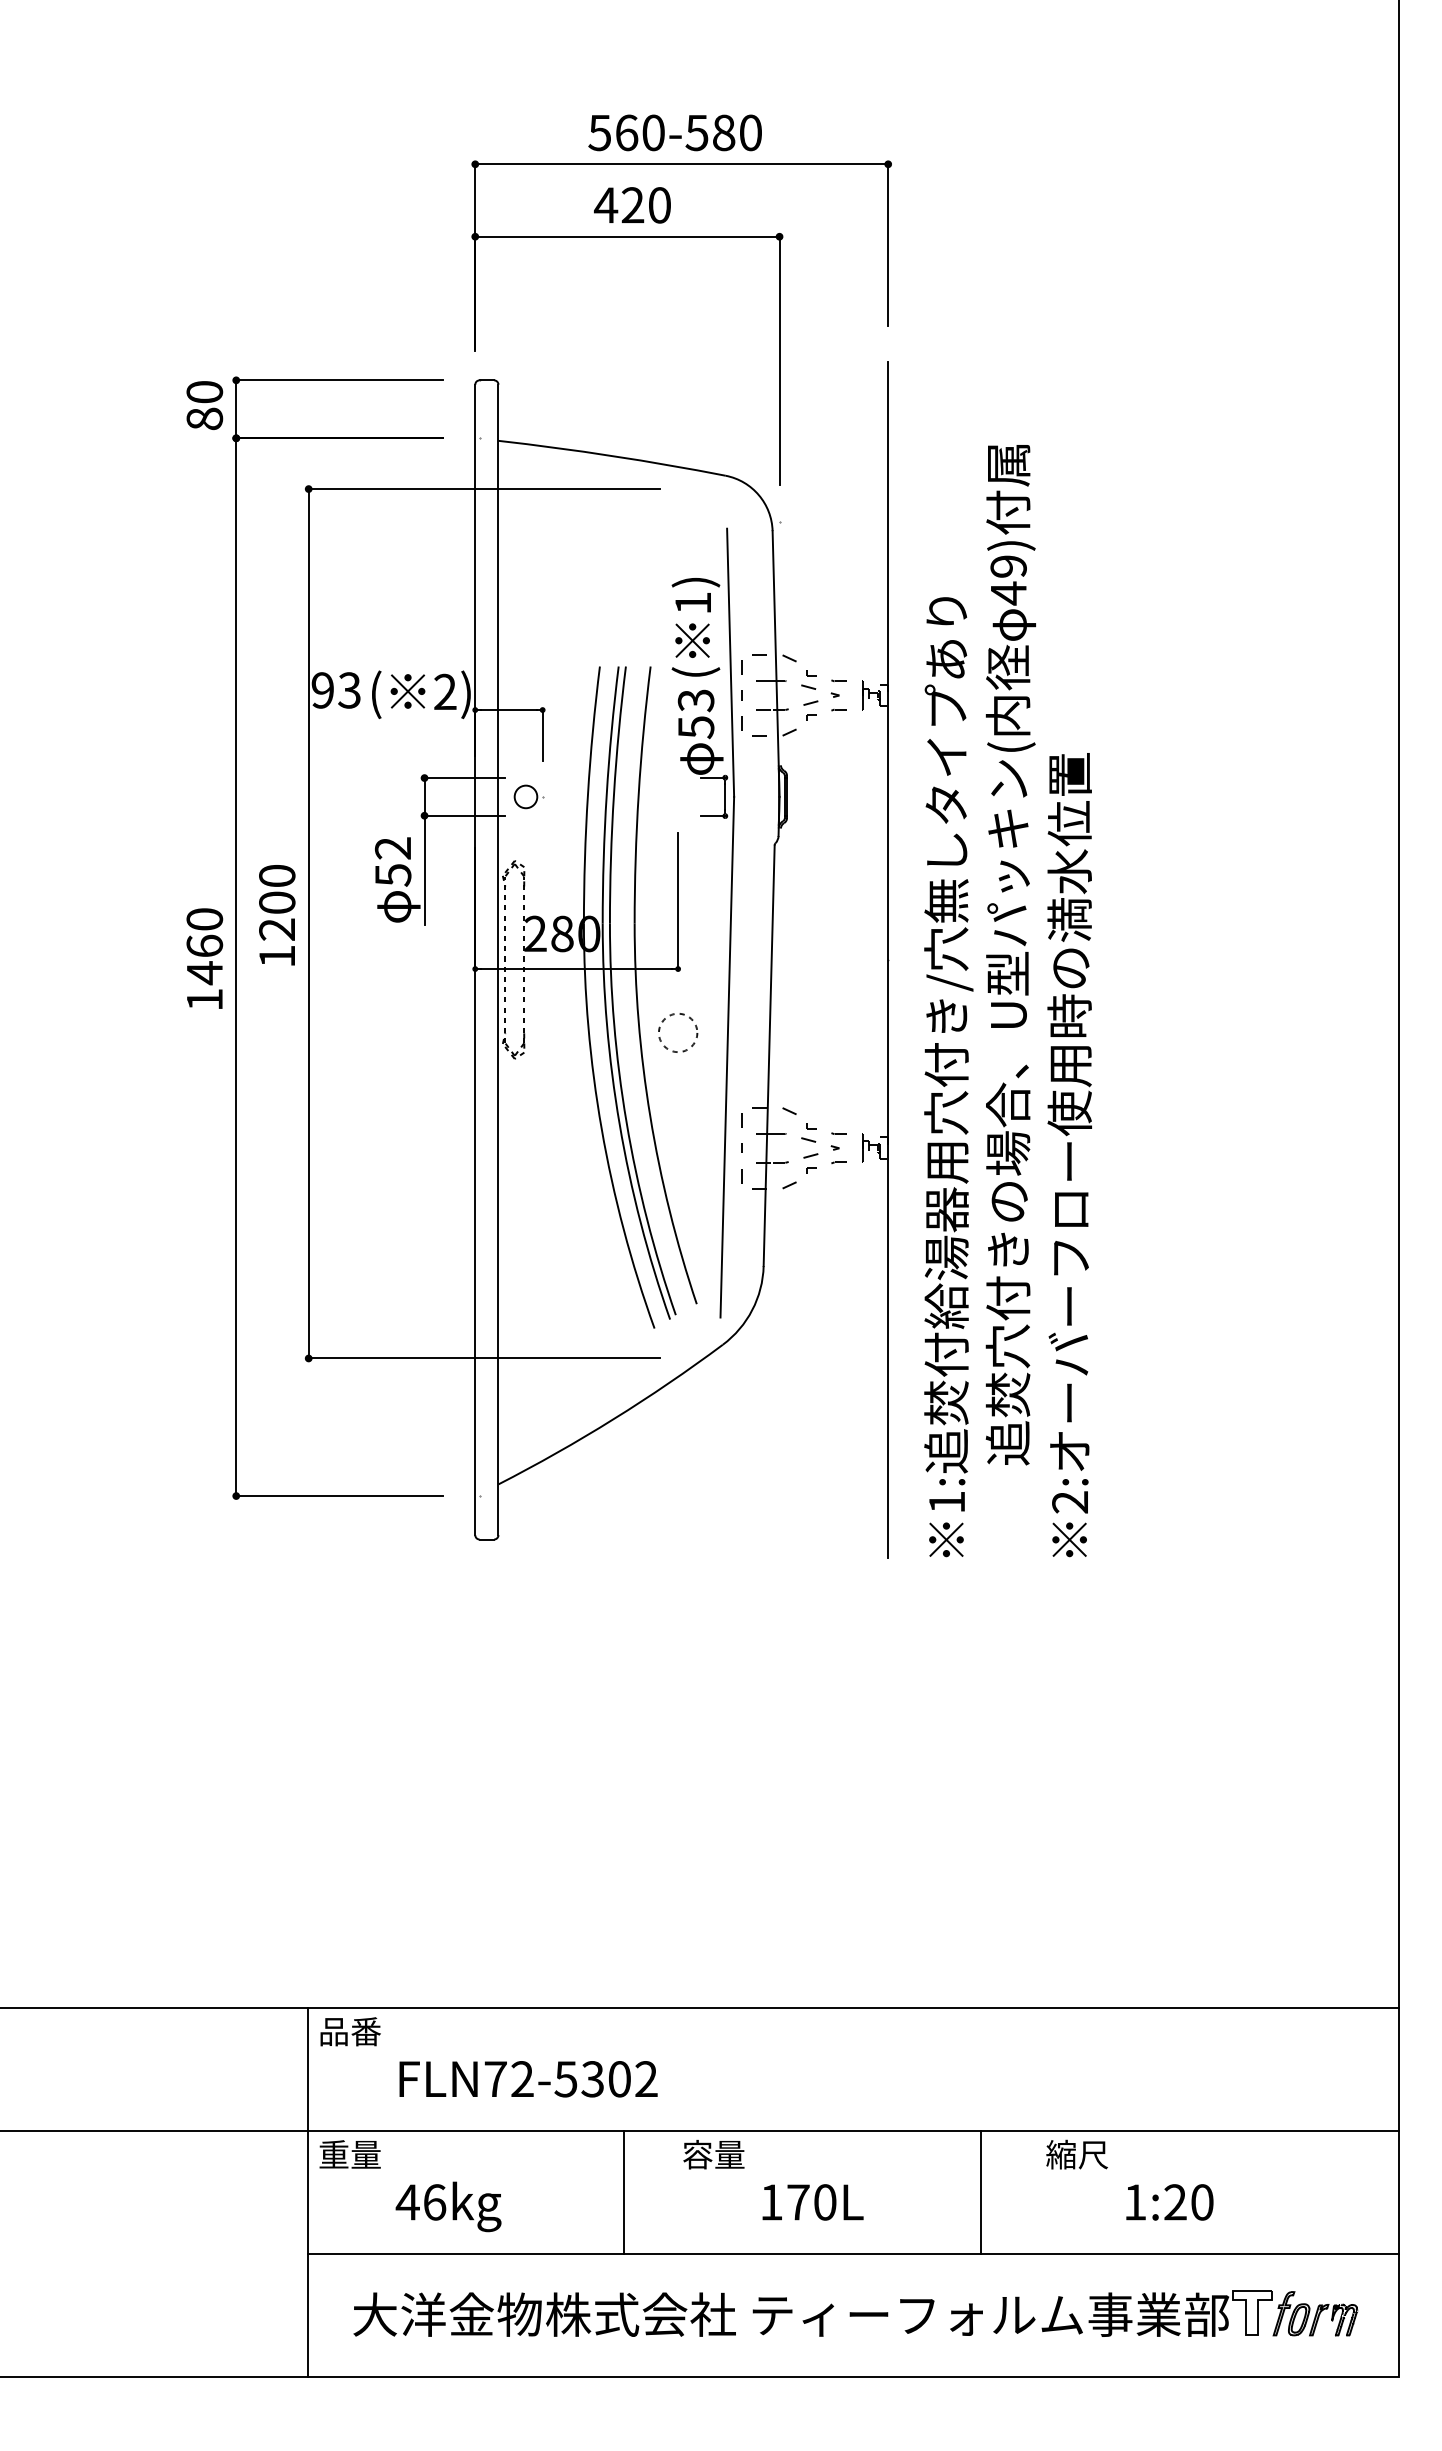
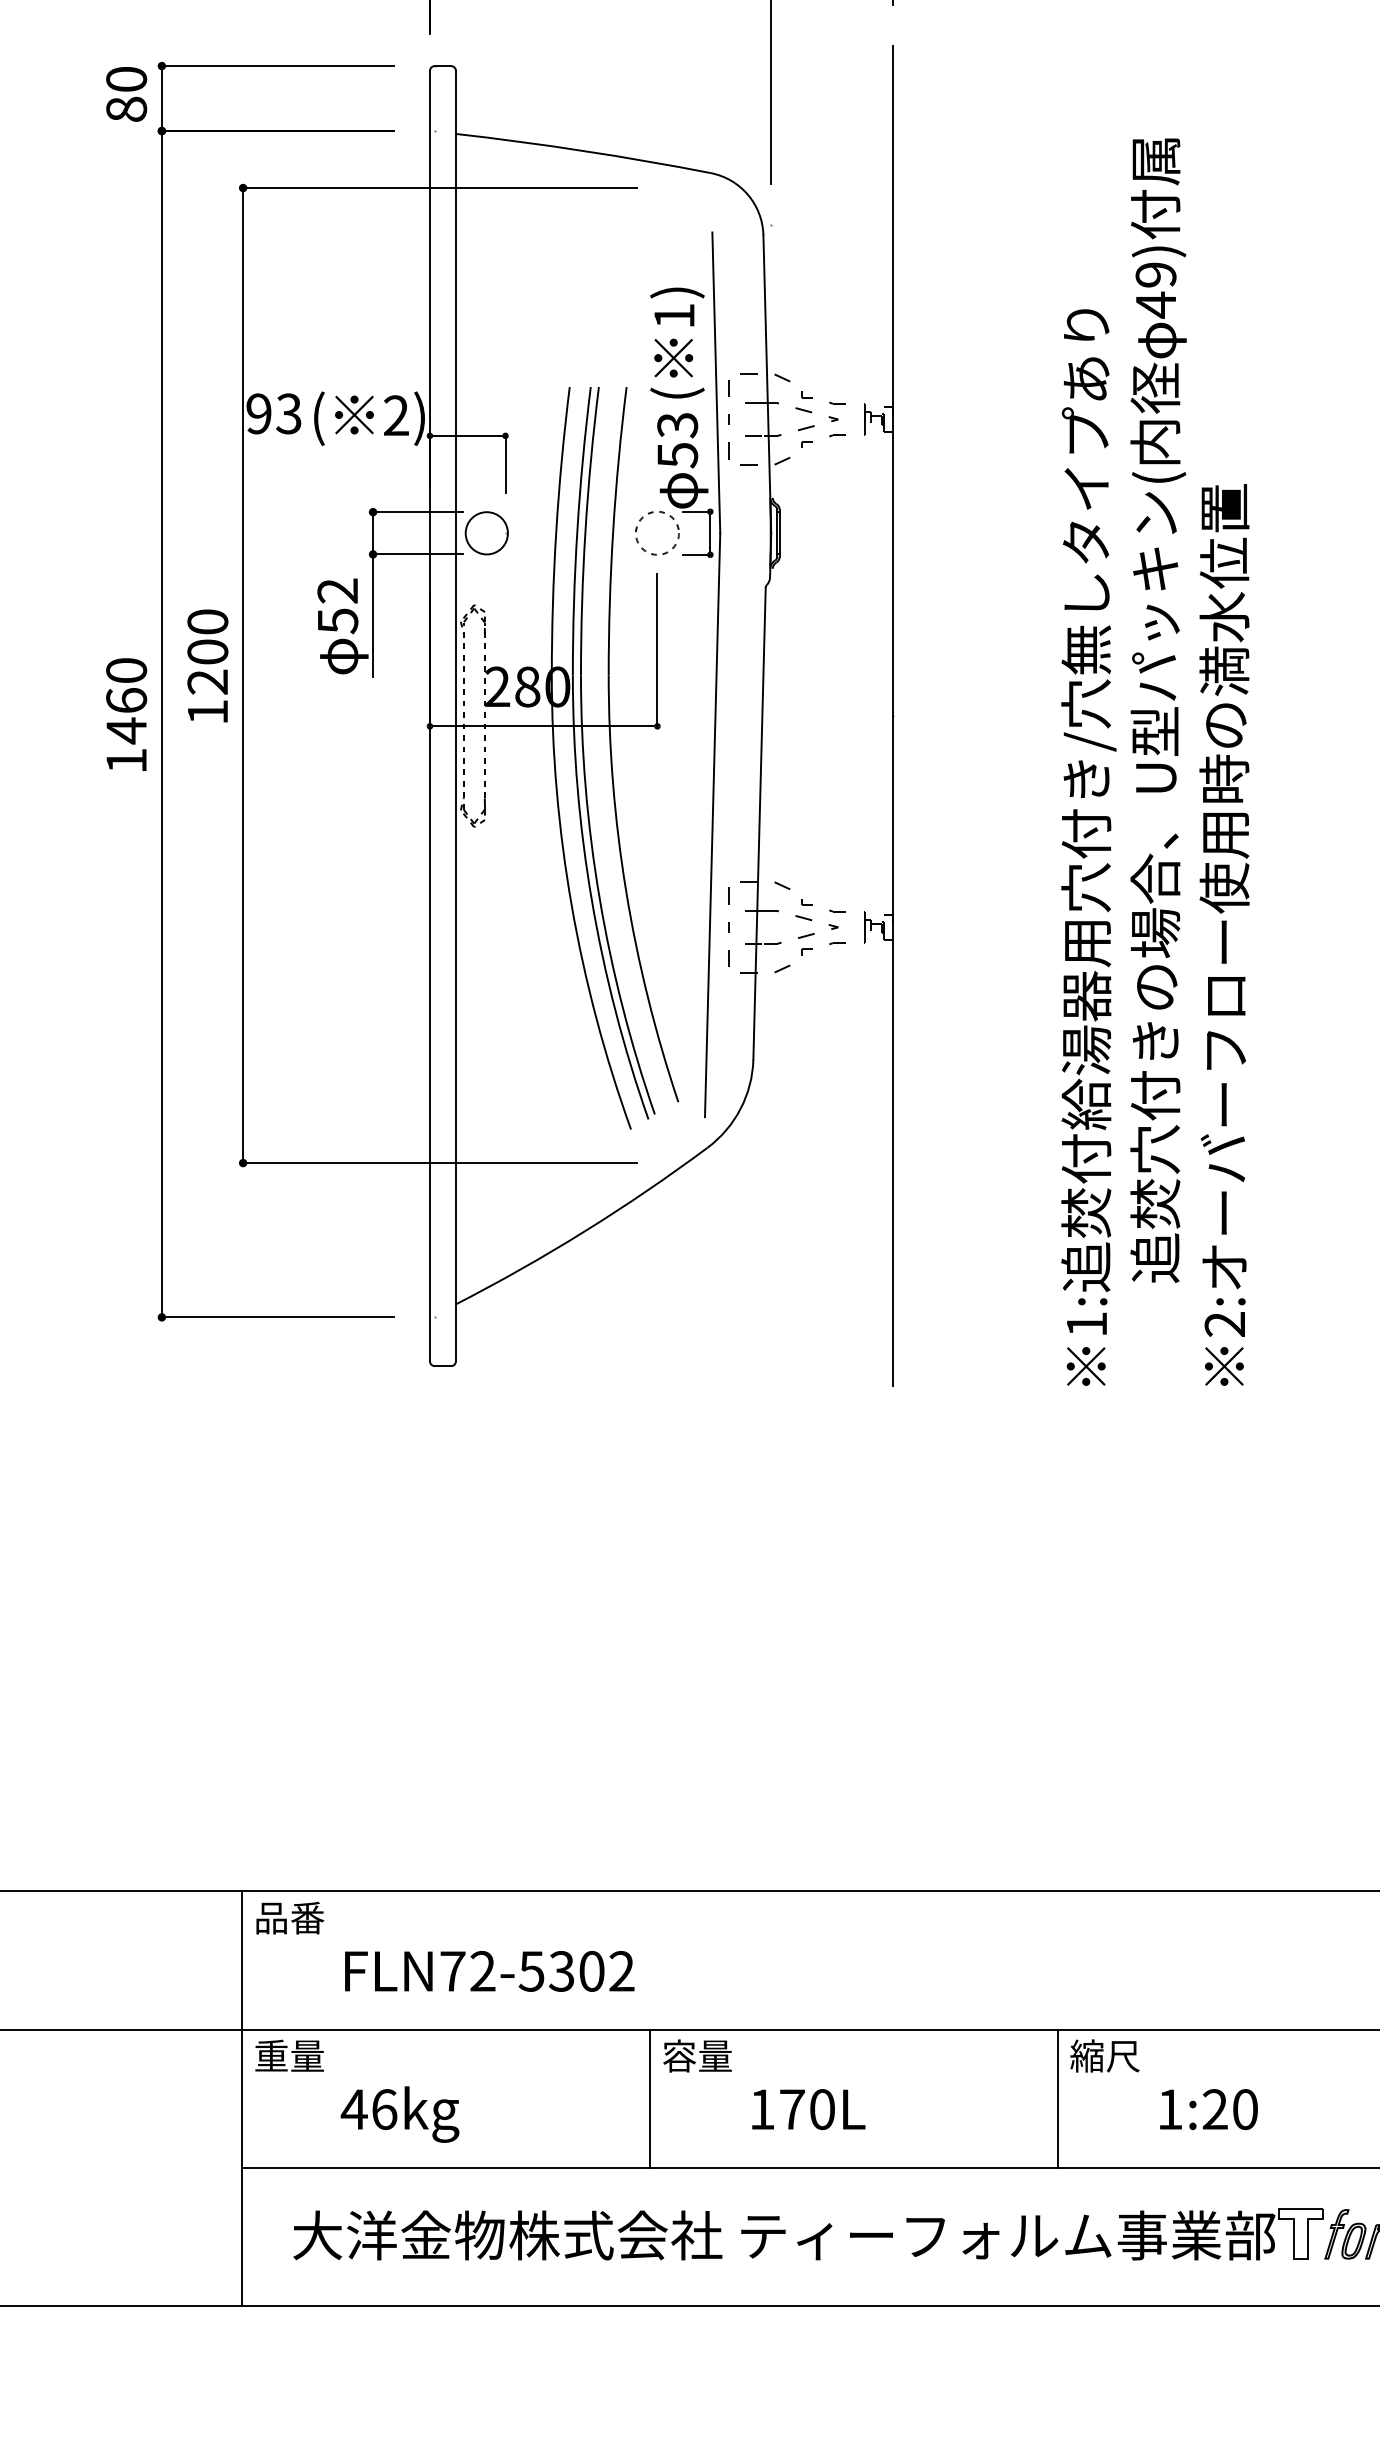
circle: (525, 796) -> (486, 532), size x1.67
text: (1007, 1001) -> (1154, 762), moved
circle: (678, 1032) -> (657, 532), moved
line: (624, 2192) -> (650, 2098), moved
line: (981, 2192) -> (1058, 2098), moved

